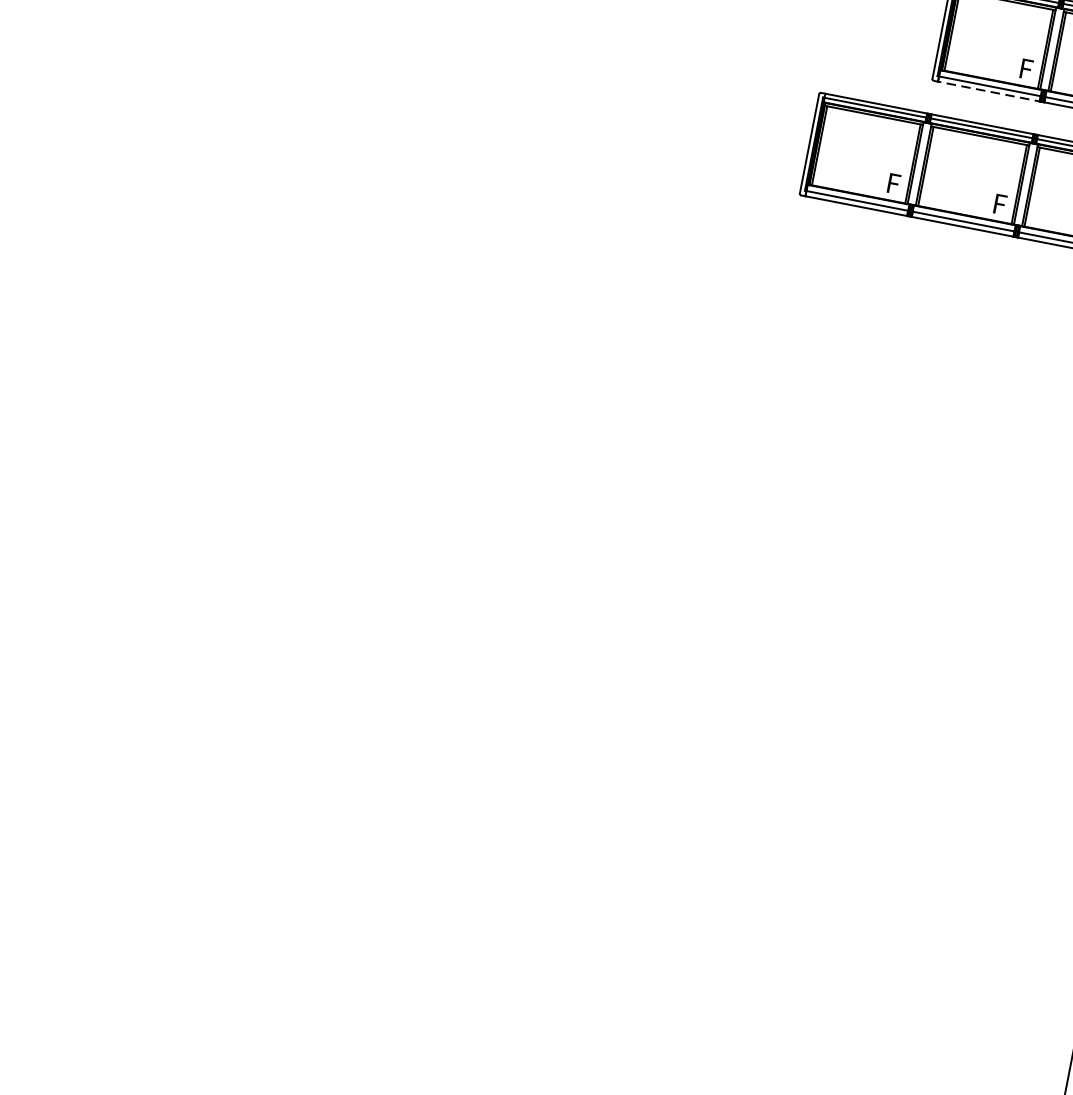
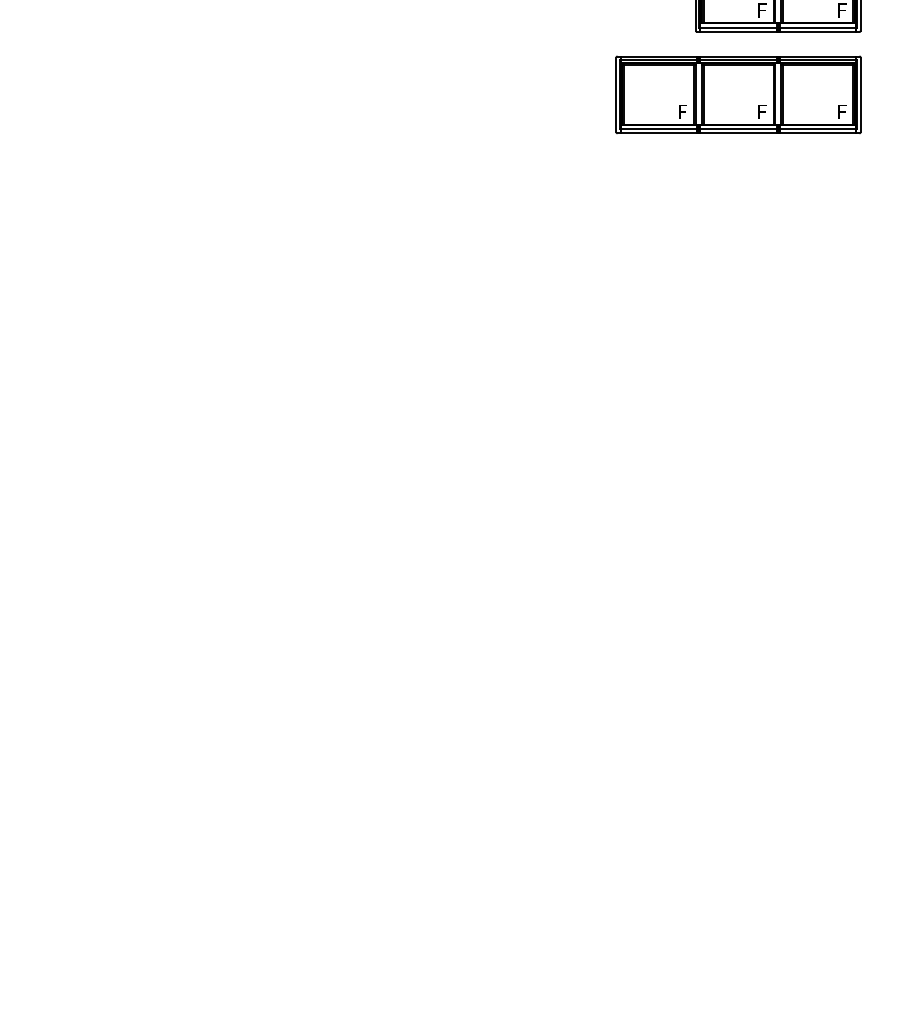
line: (988, 92) -> (738, 32), dashed -> solid

